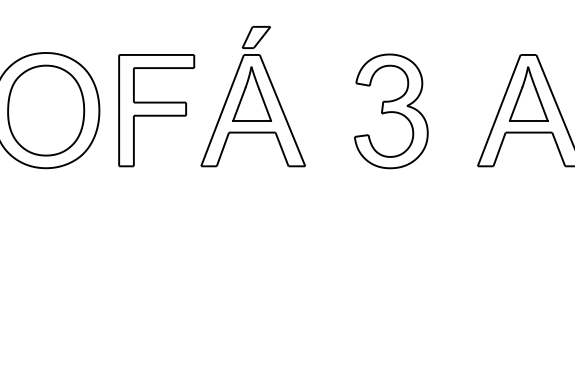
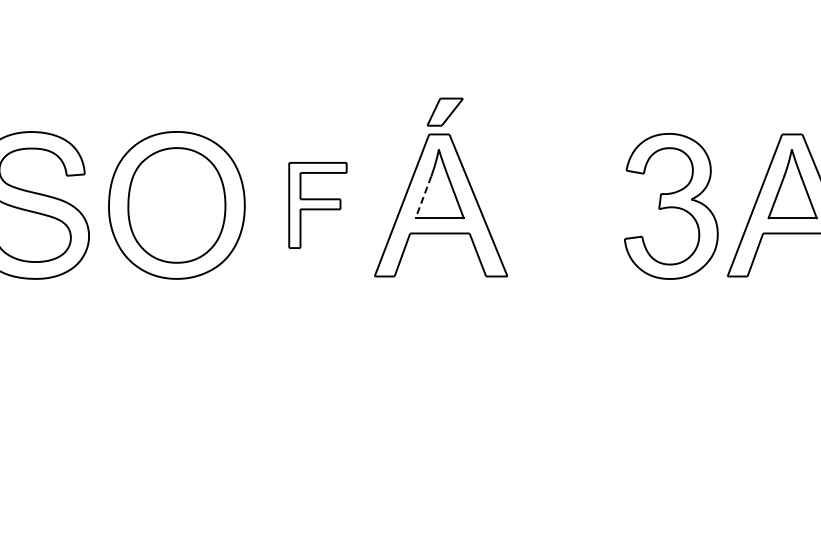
line: (239, 104) -> (423, 197), solid -> dashed
part: (156, 110) -> (317, 205), size x0.6
part: (391, 111) -> (671, 206), moved

